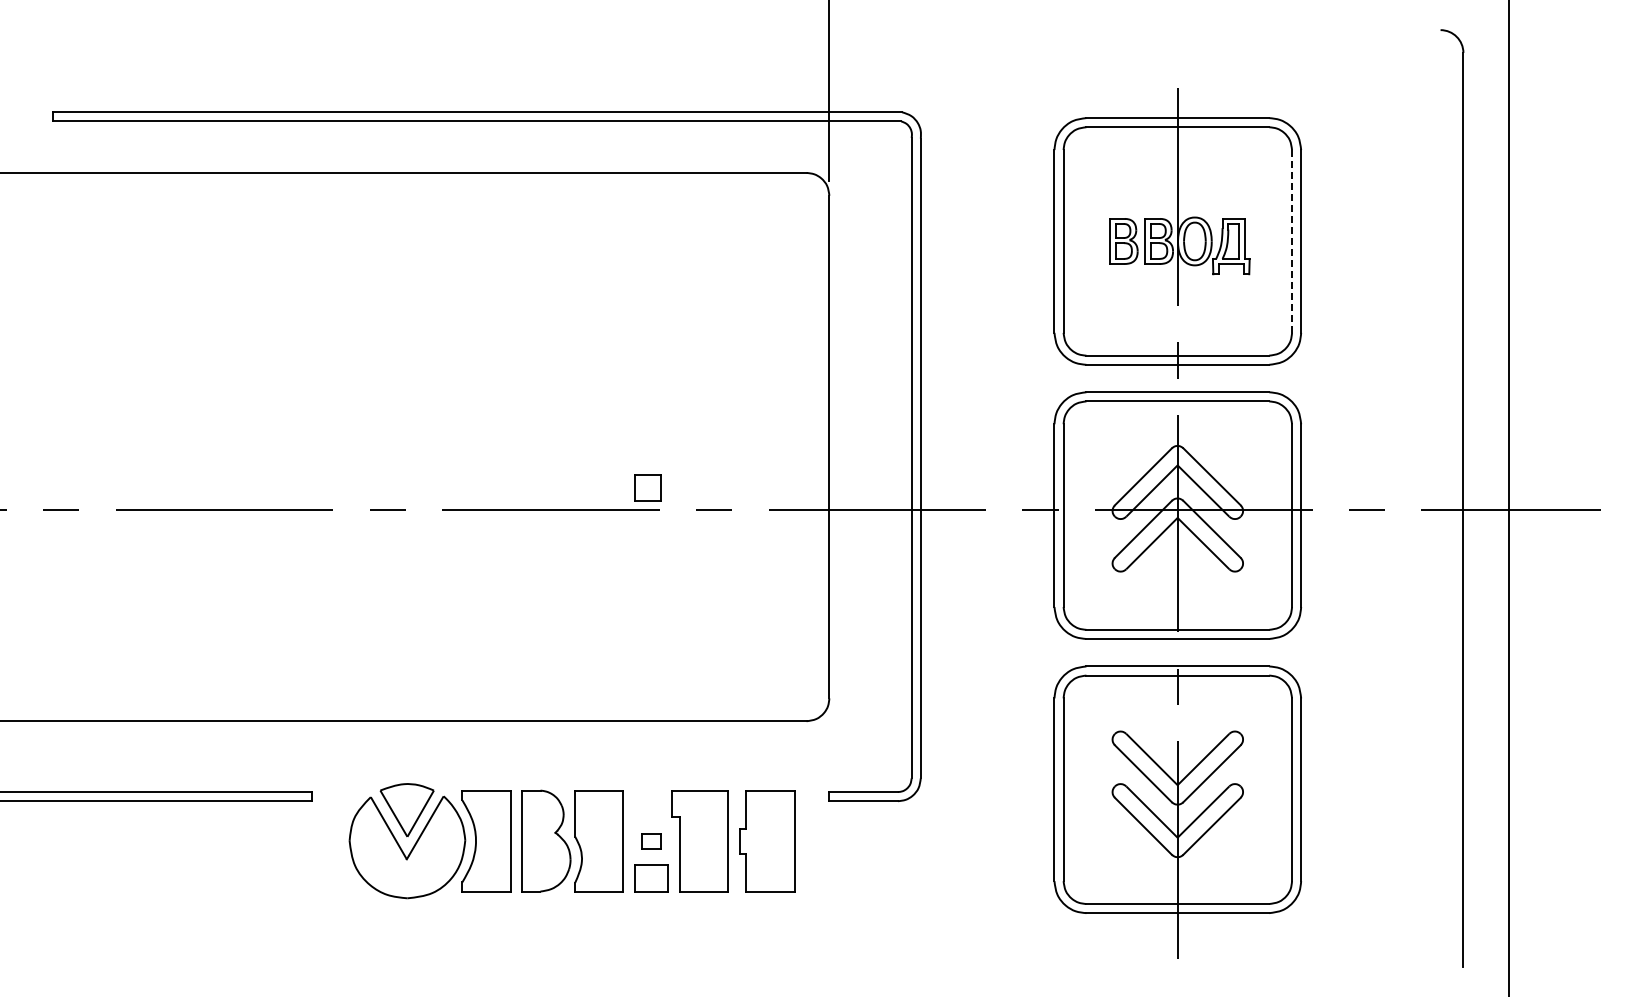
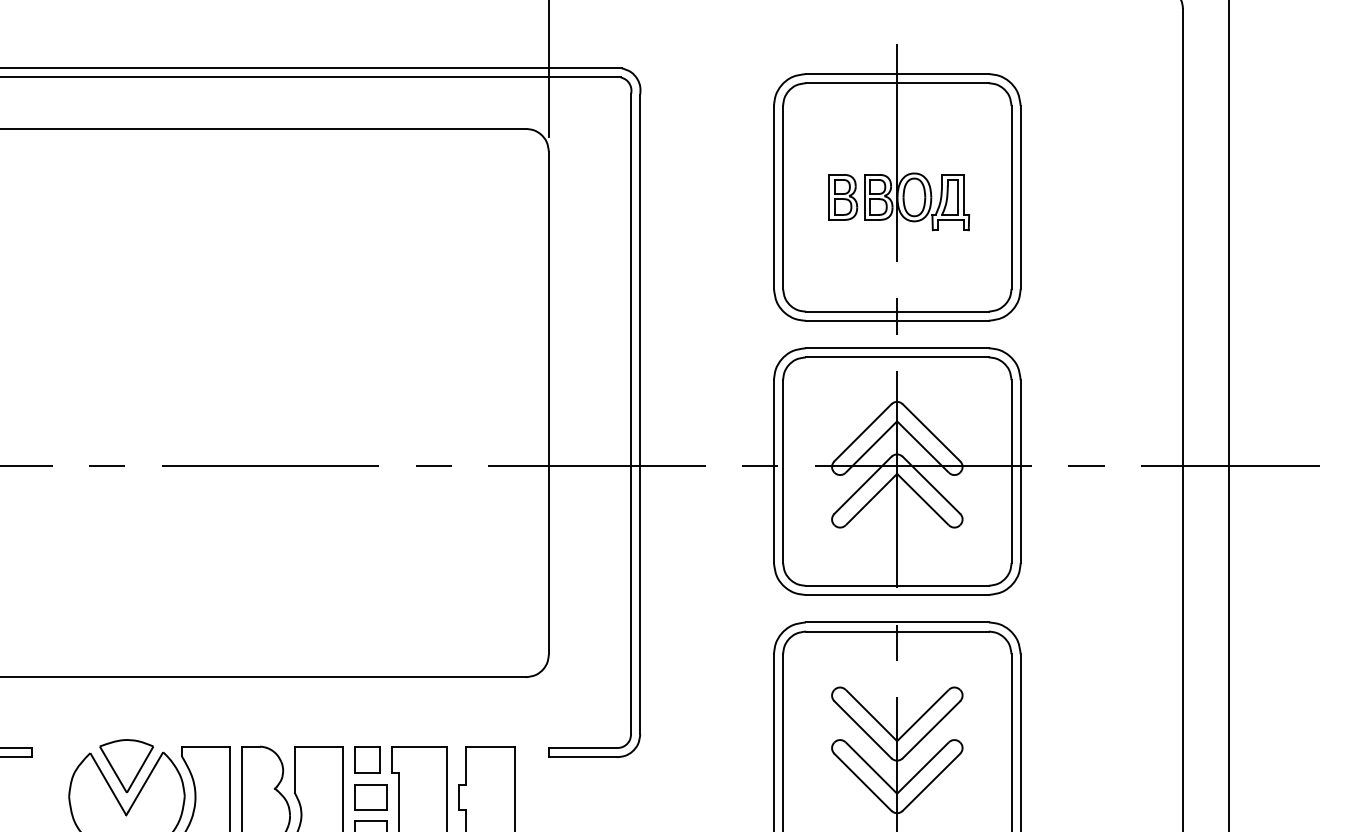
line: (1292, 240) -> (1012, 196), dashed -> solid
part: (647, 487) -> (367, 759), moved
part: (651, 841) -> (371, 797), size x1.67

